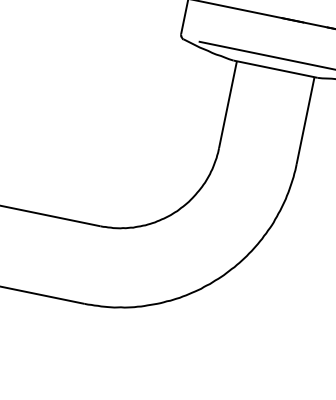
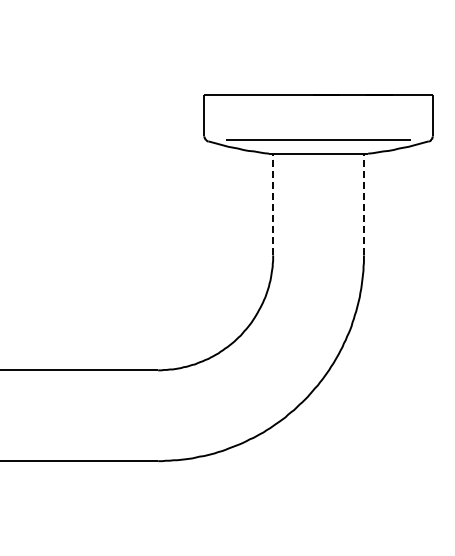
line: (228, 104) -> (273, 204), solid -> dashed
line: (305, 120) -> (363, 204), solid -> dashed

